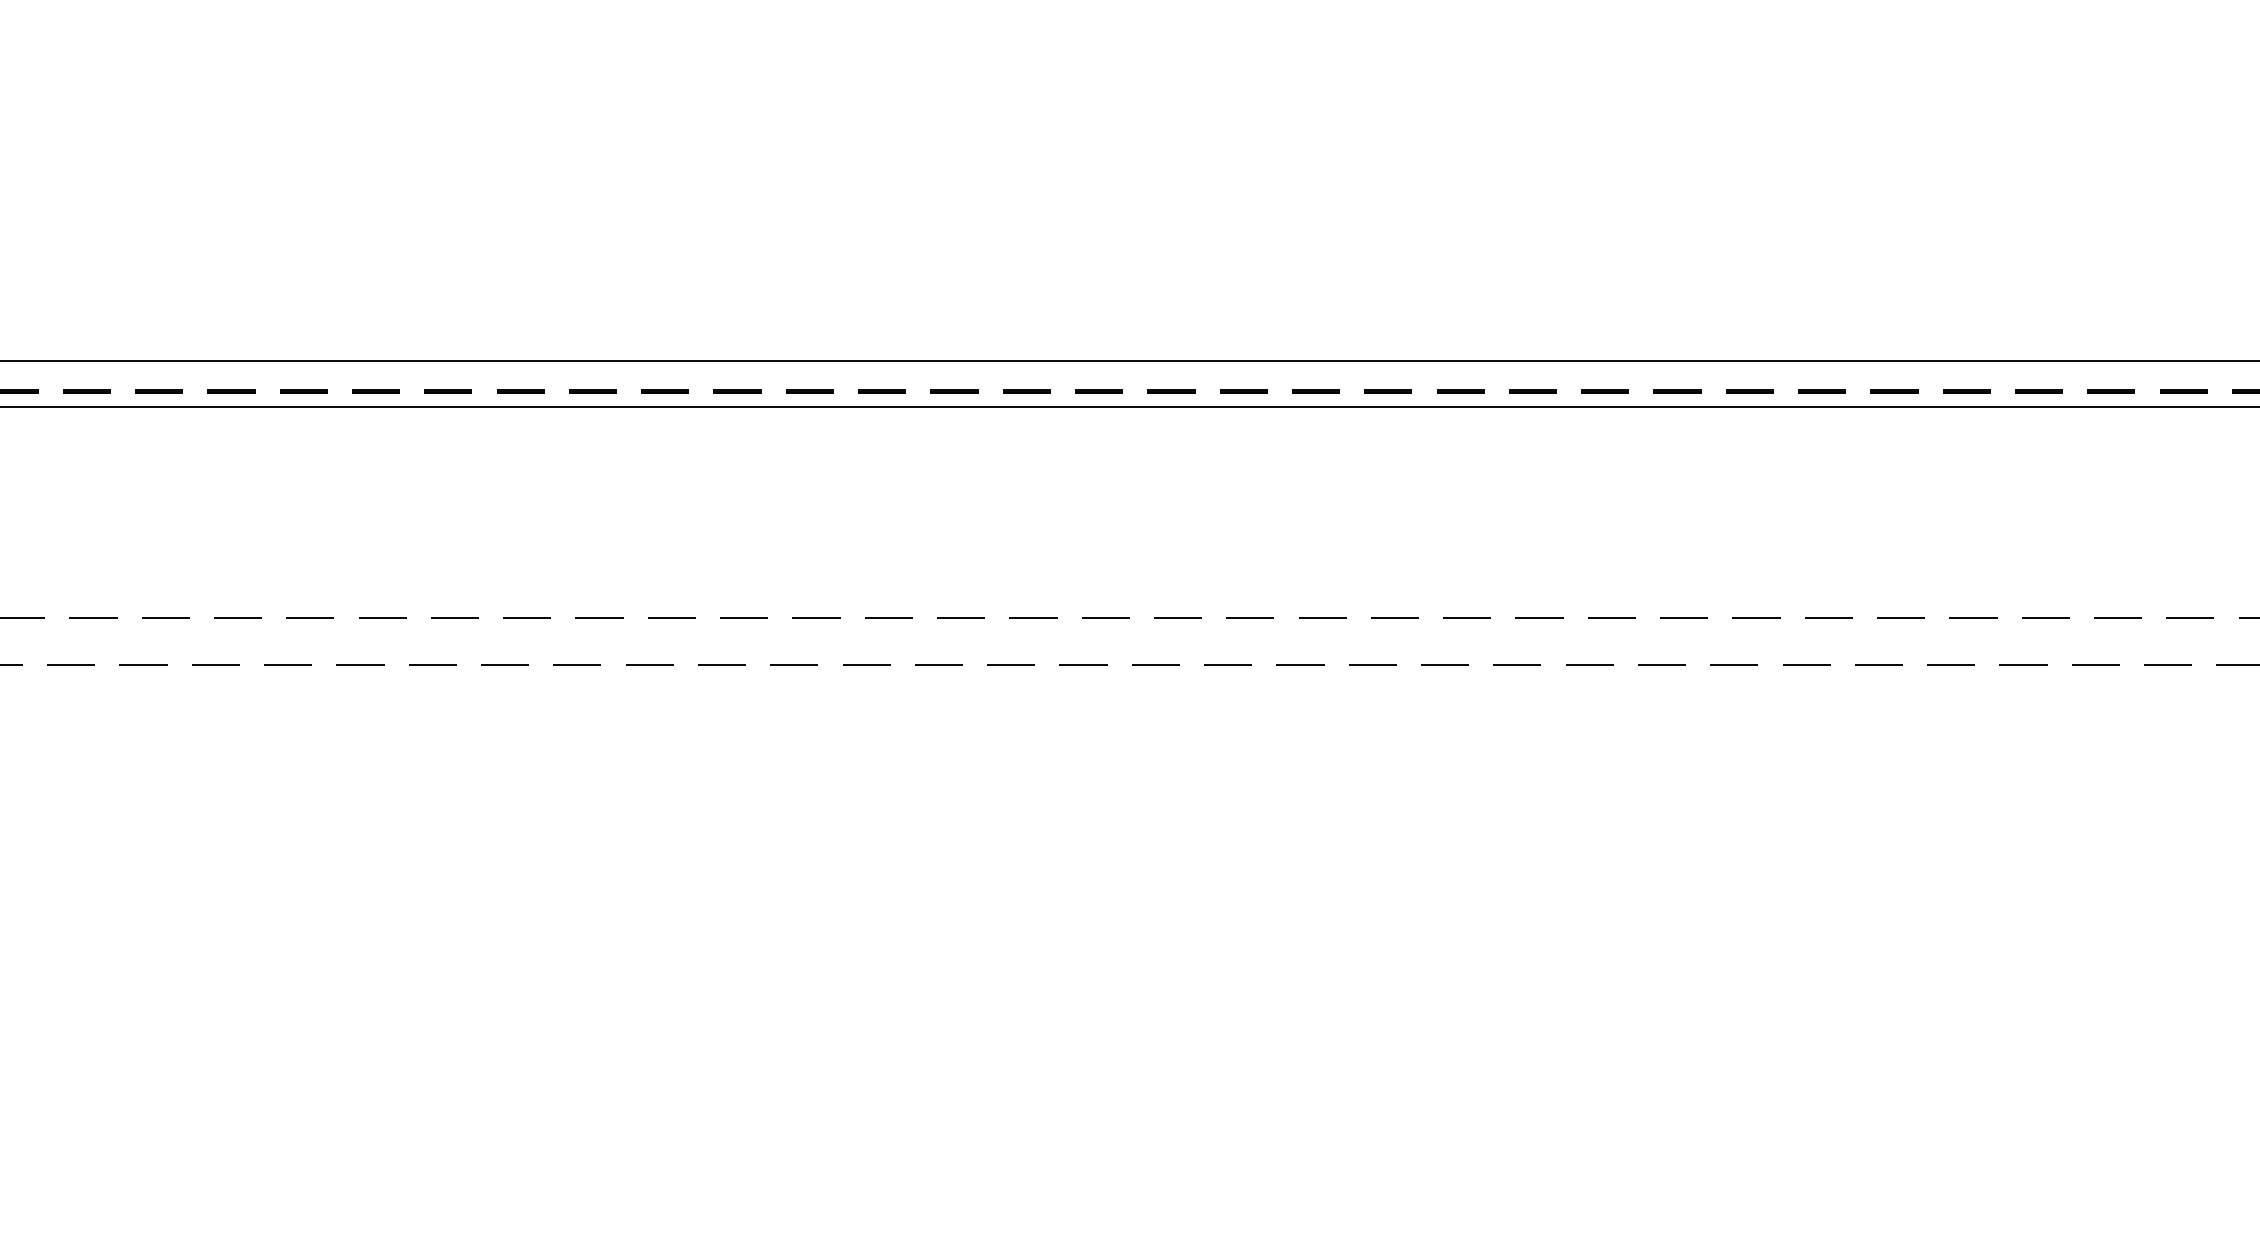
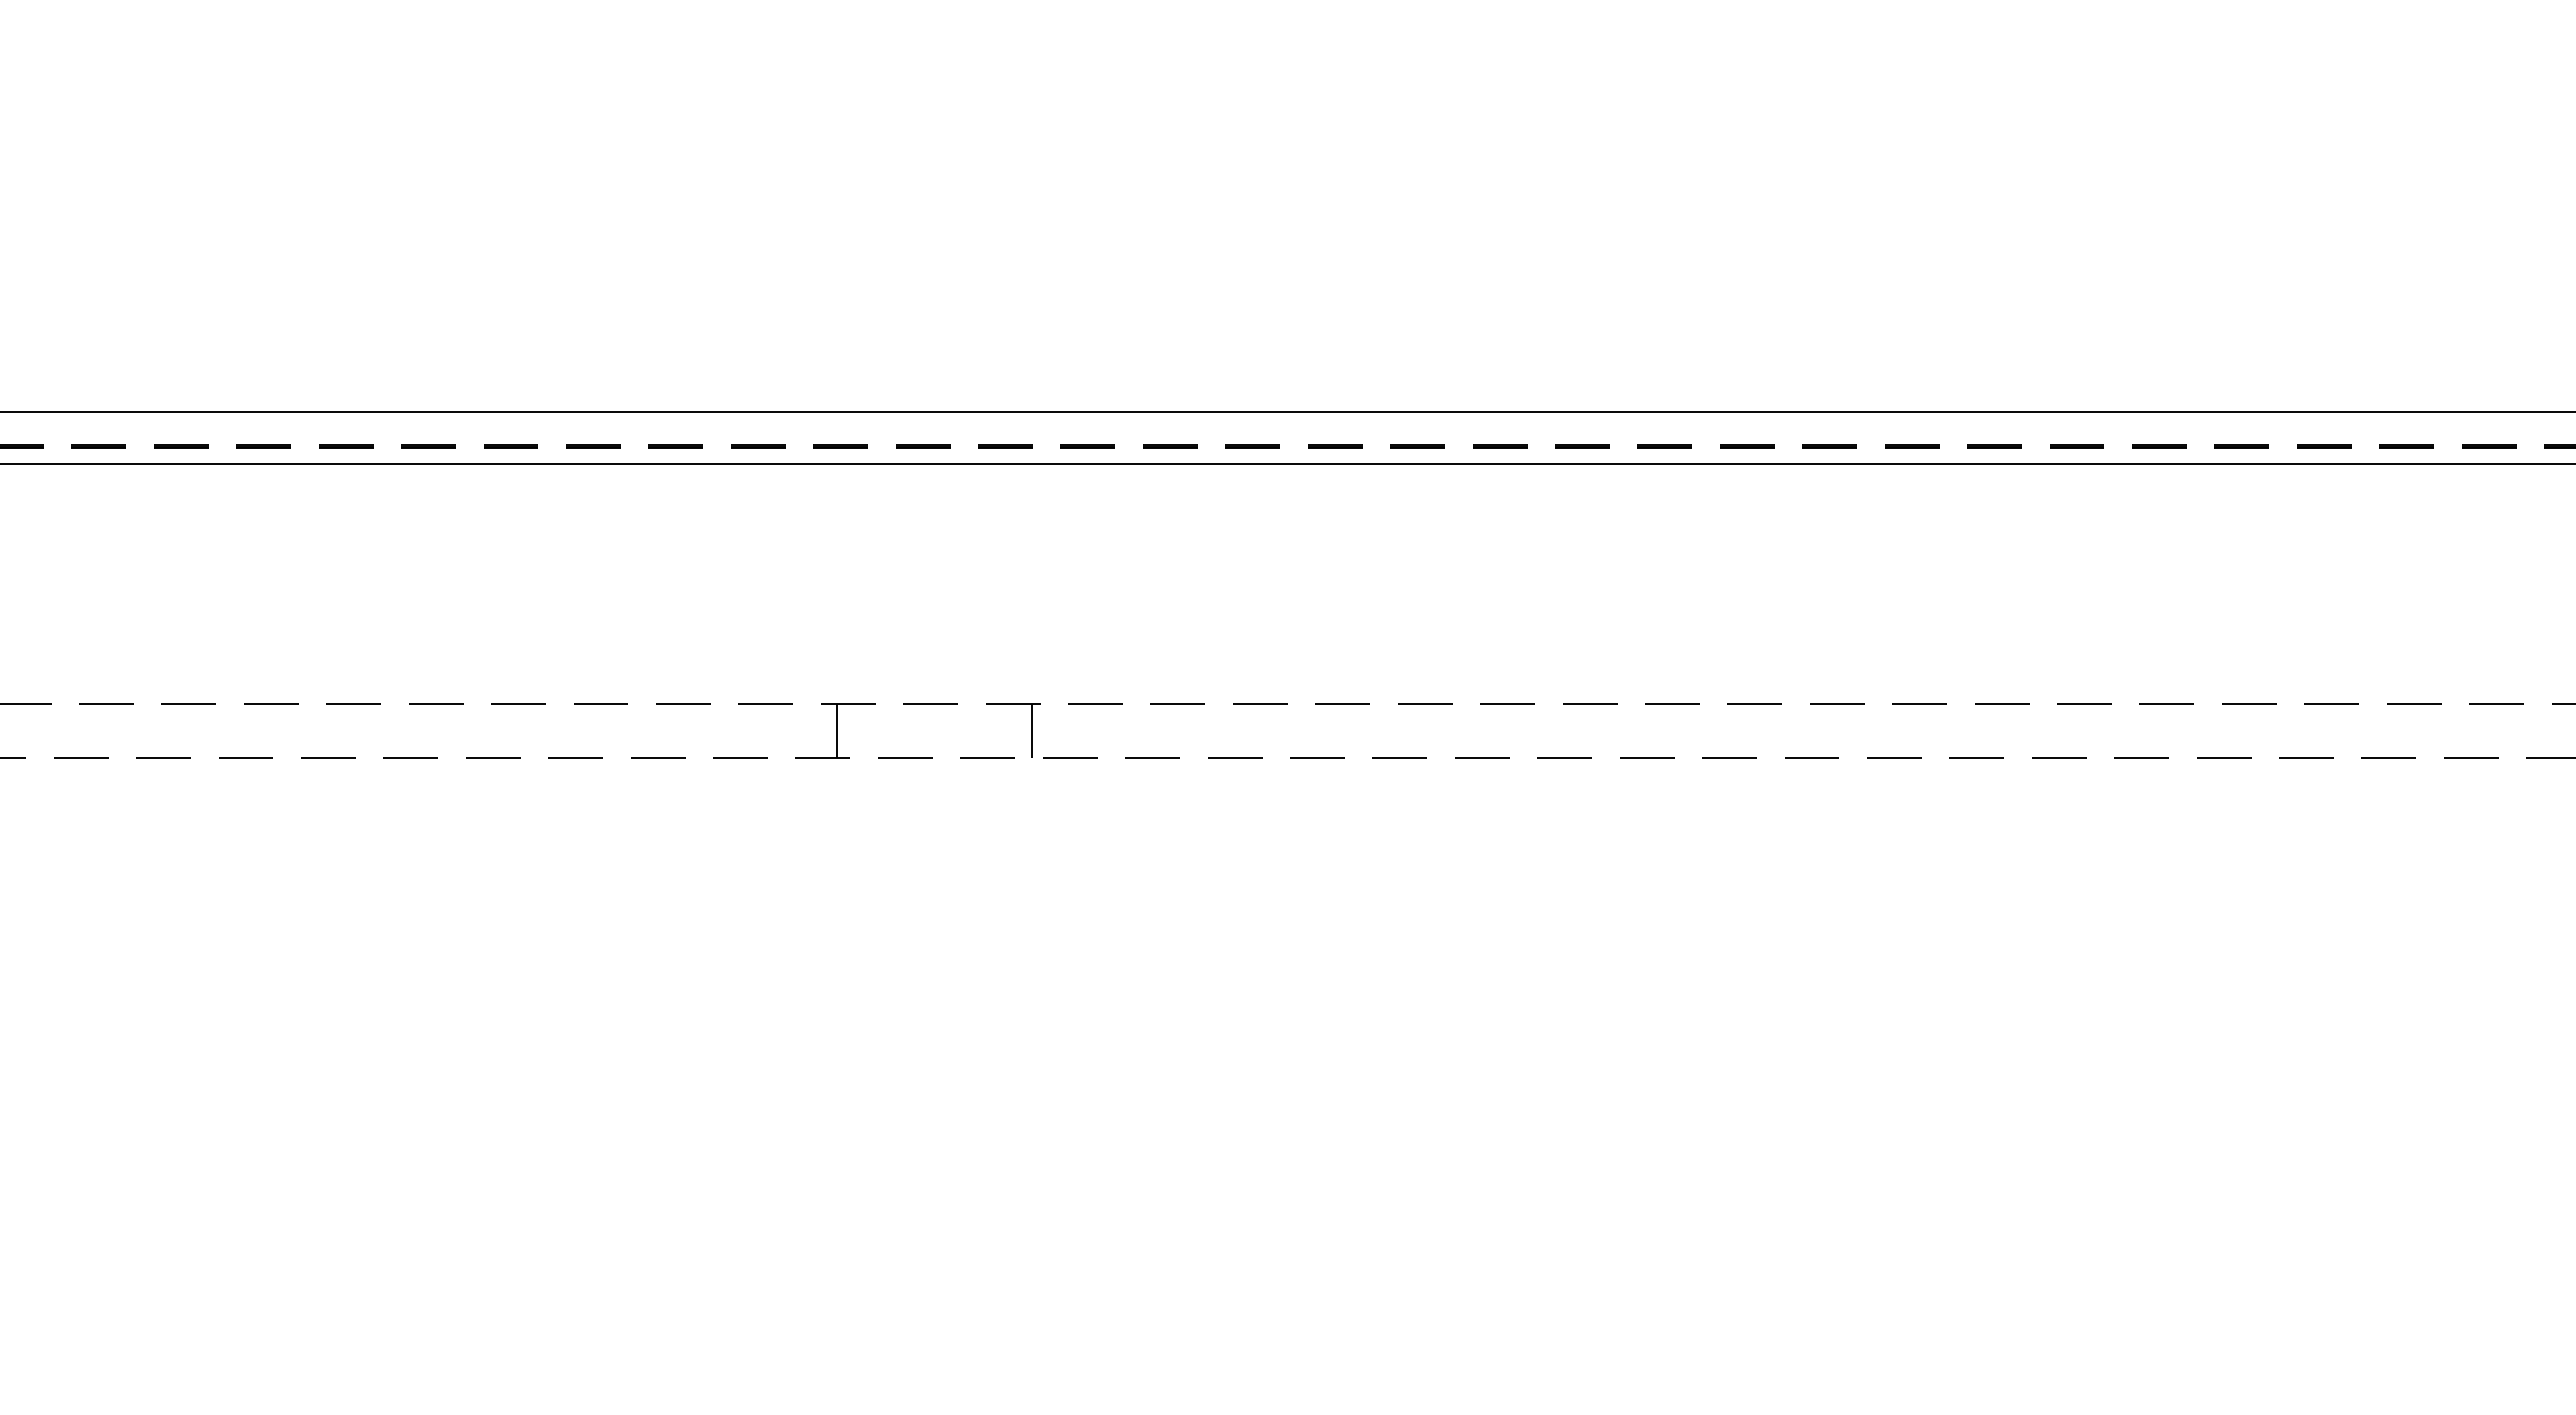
line: (734, 641) -> (837, 731), added
line: (905, 641) -> (1032, 731), added

